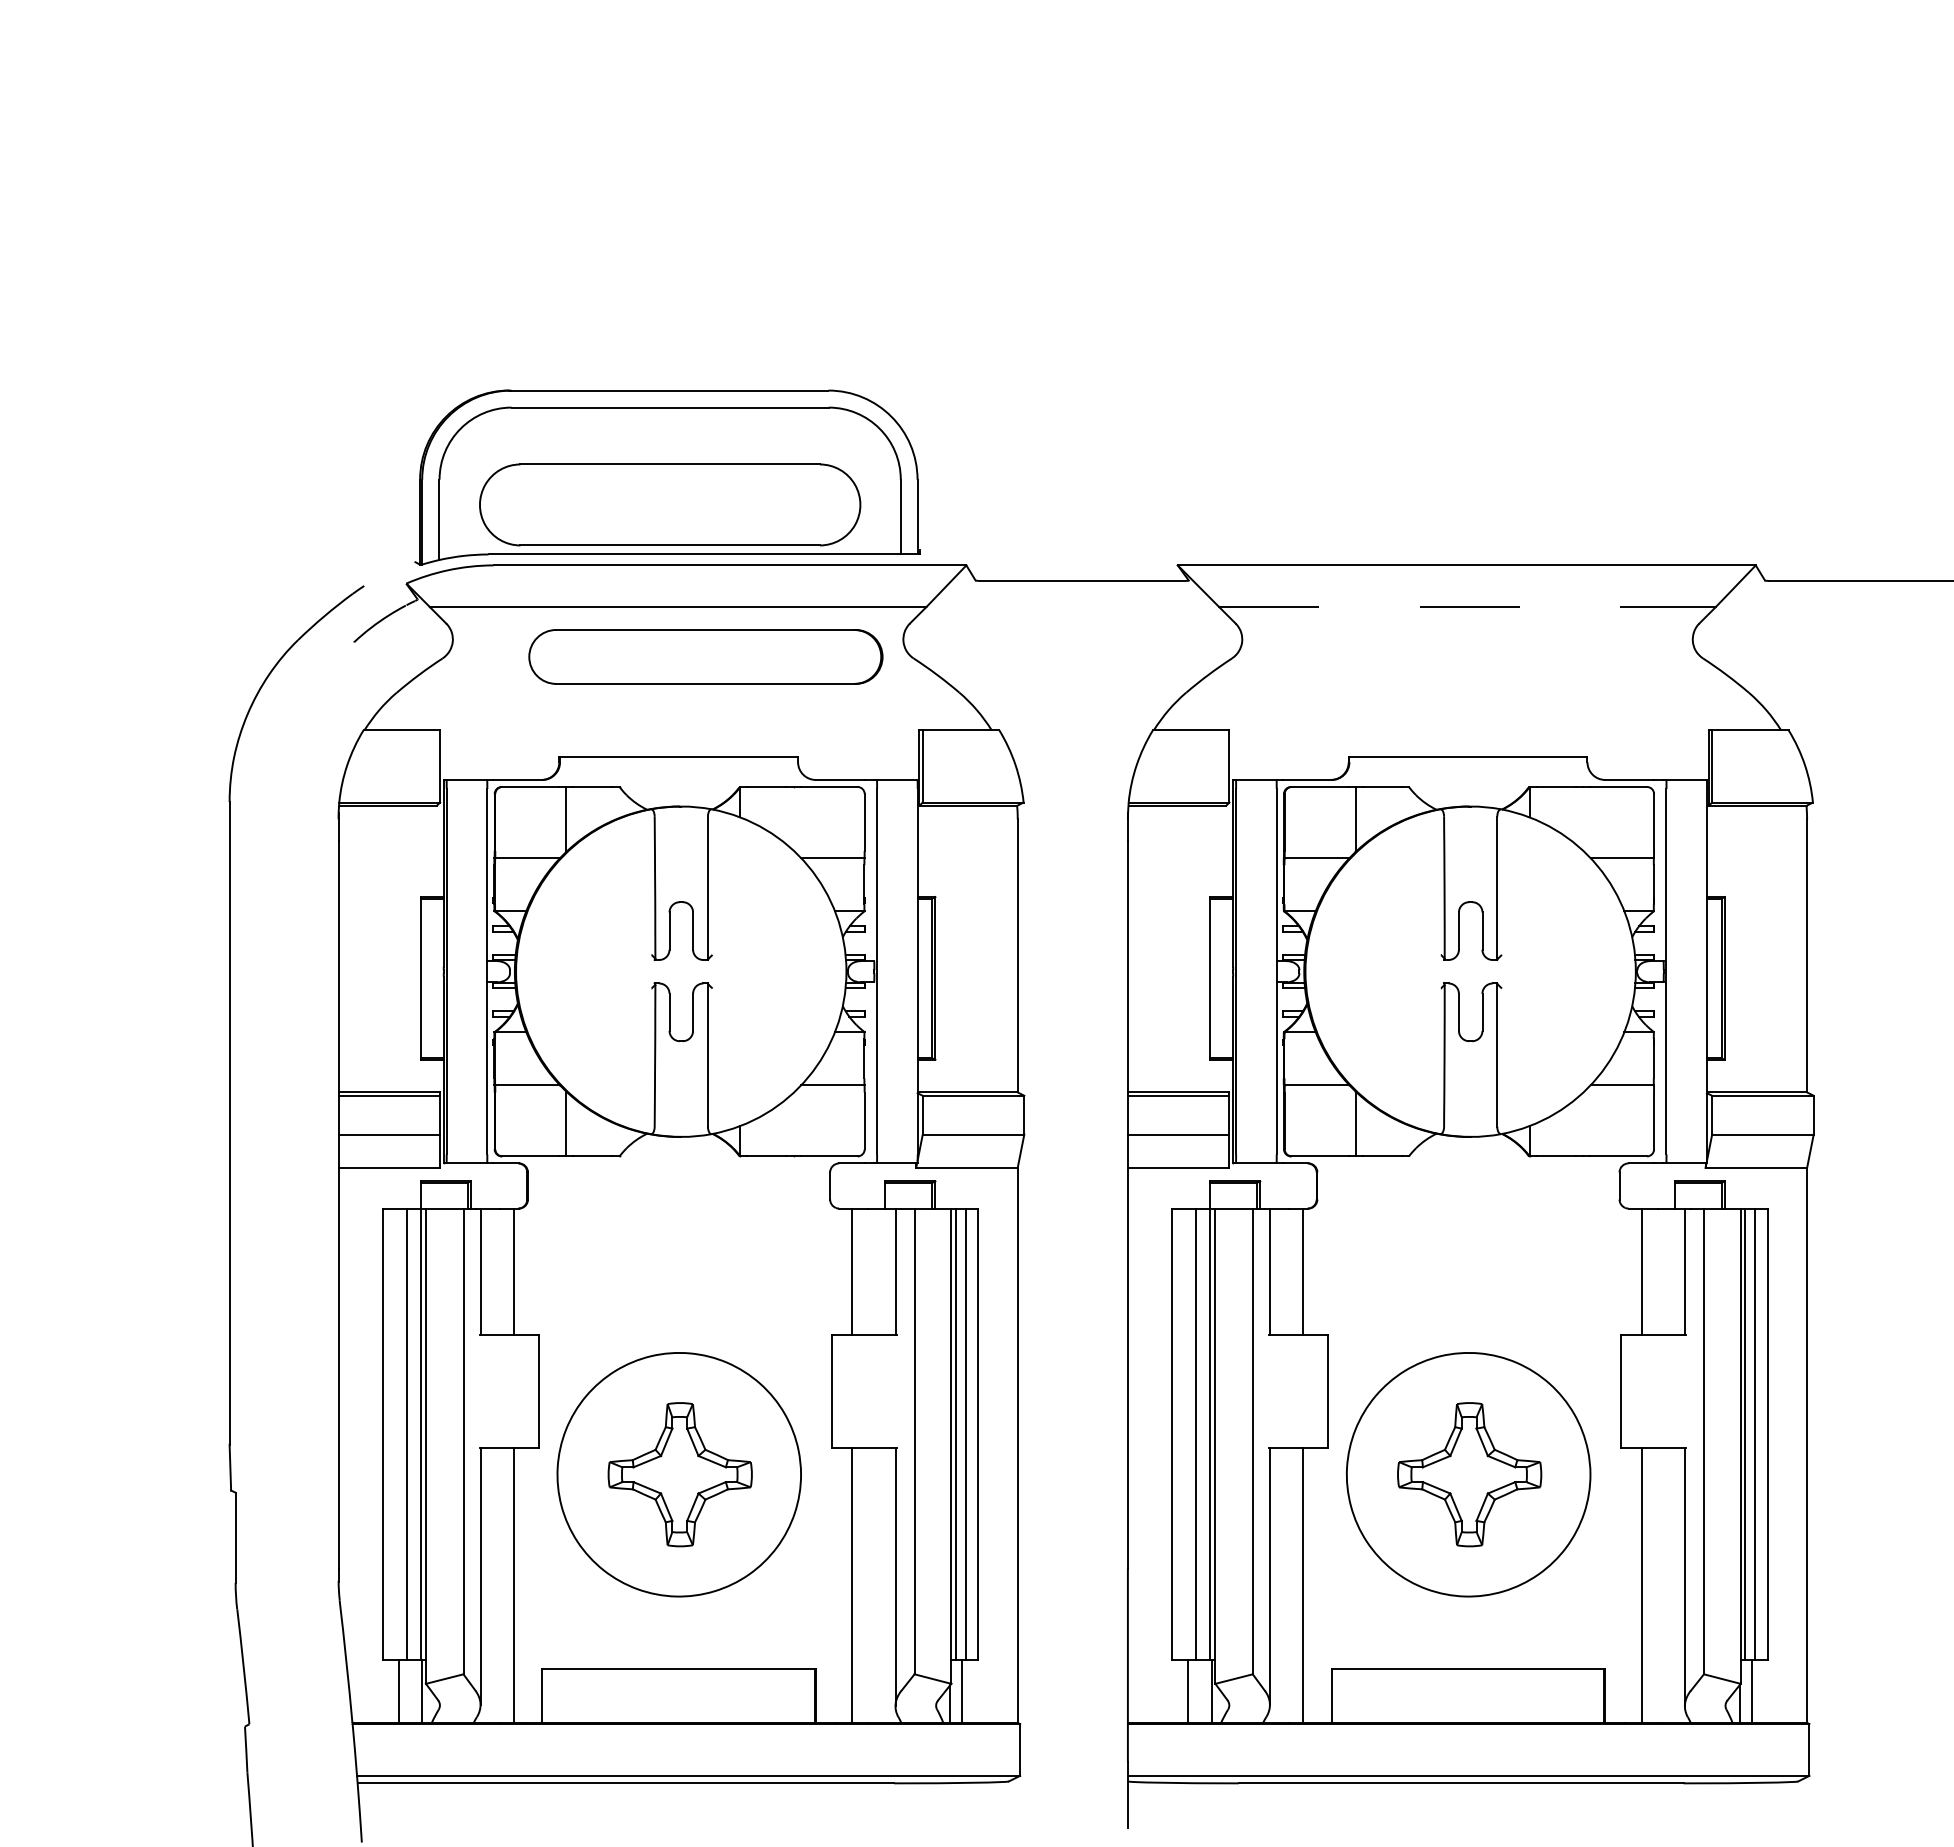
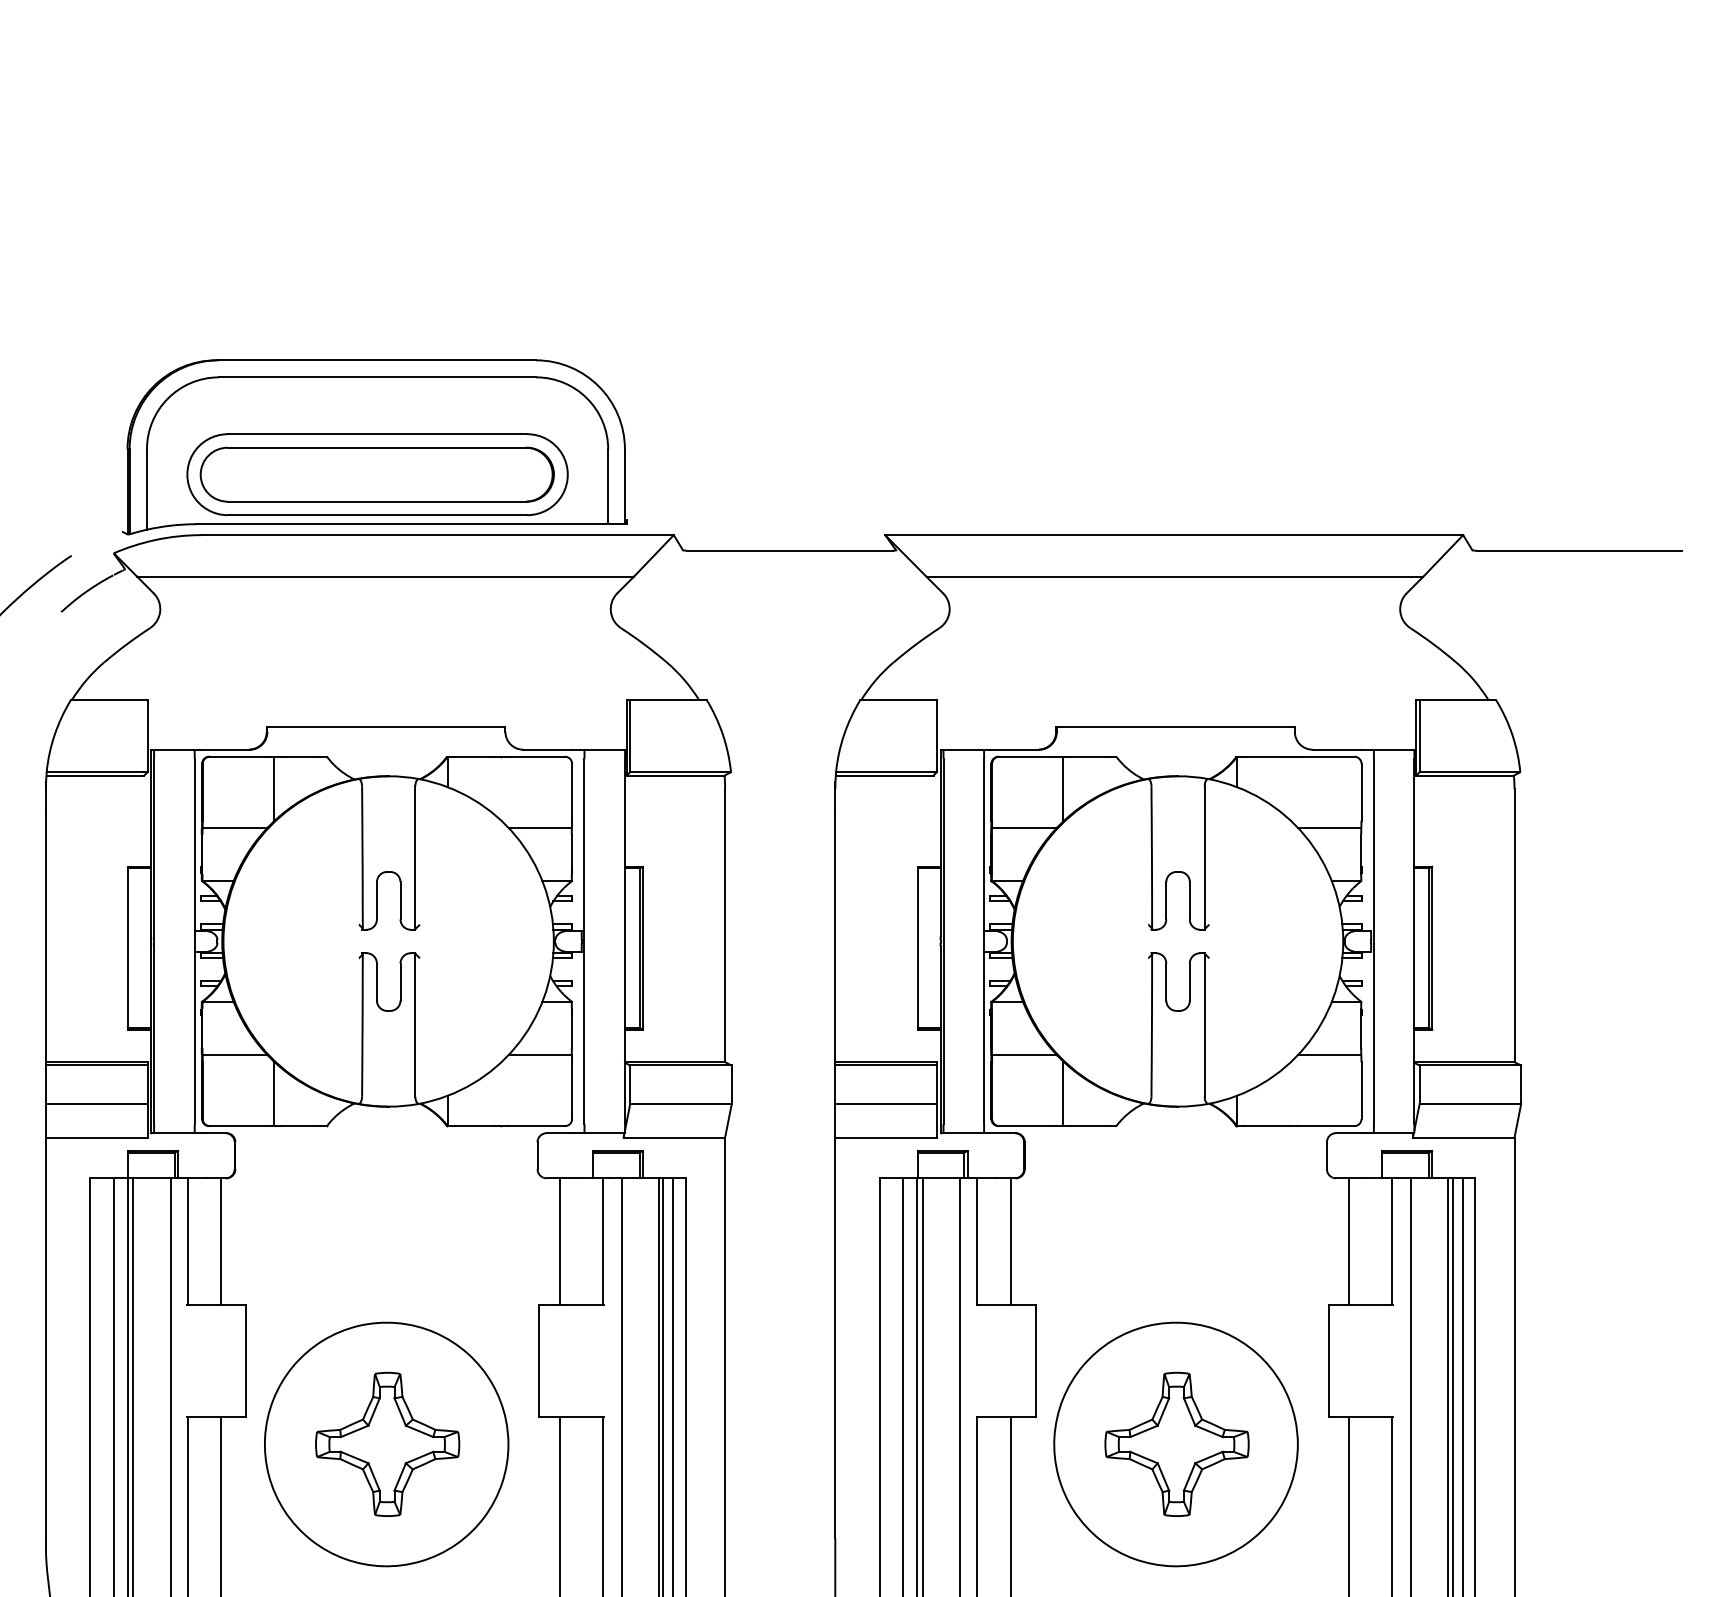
line: (1468, 607) -> (1175, 577), dashed -> solid
part: (705, 656) -> (376, 474), moved

